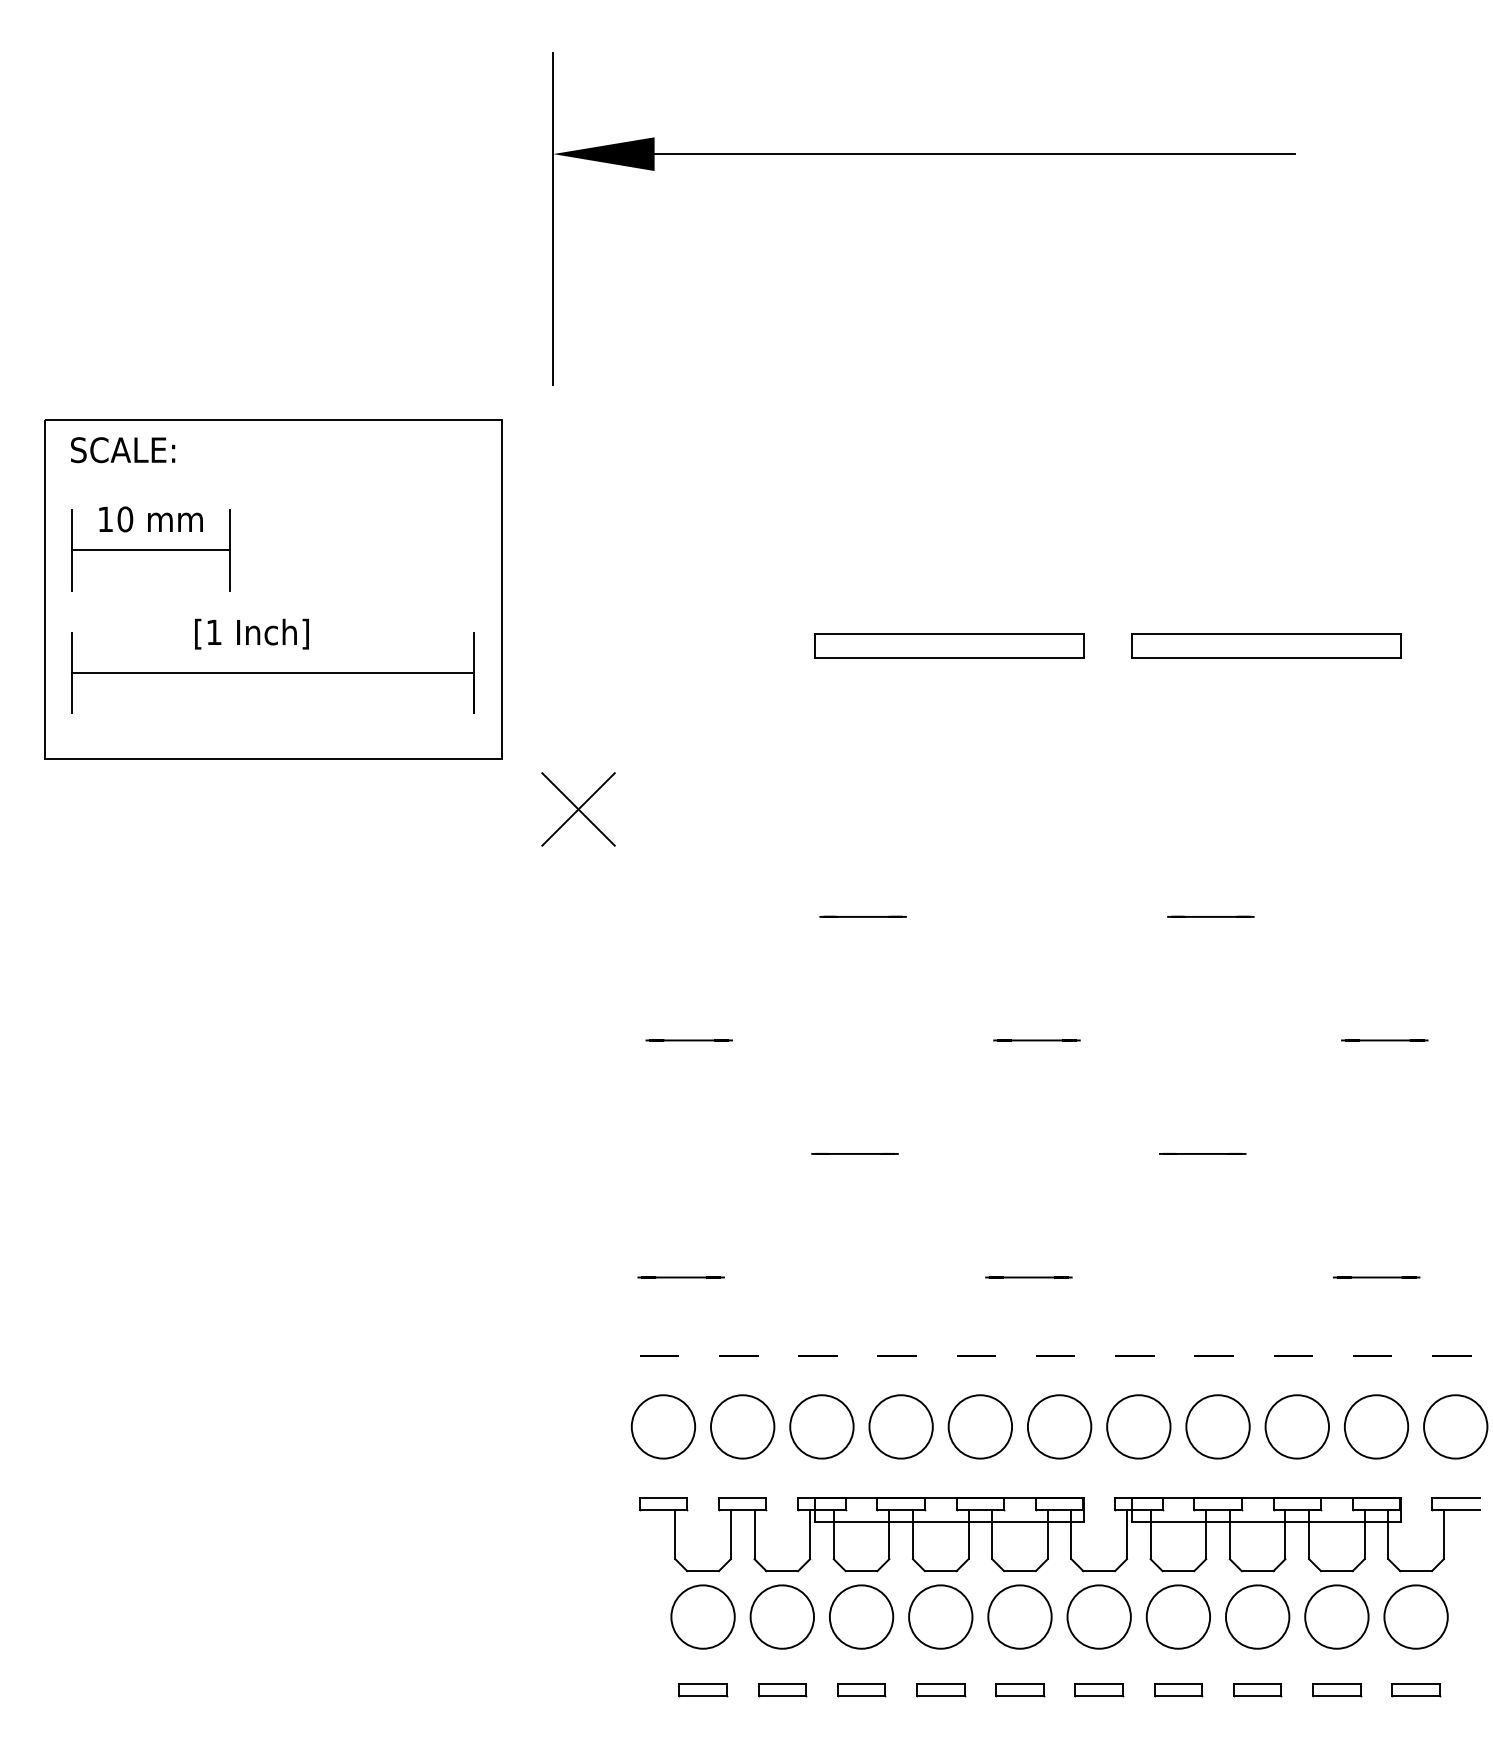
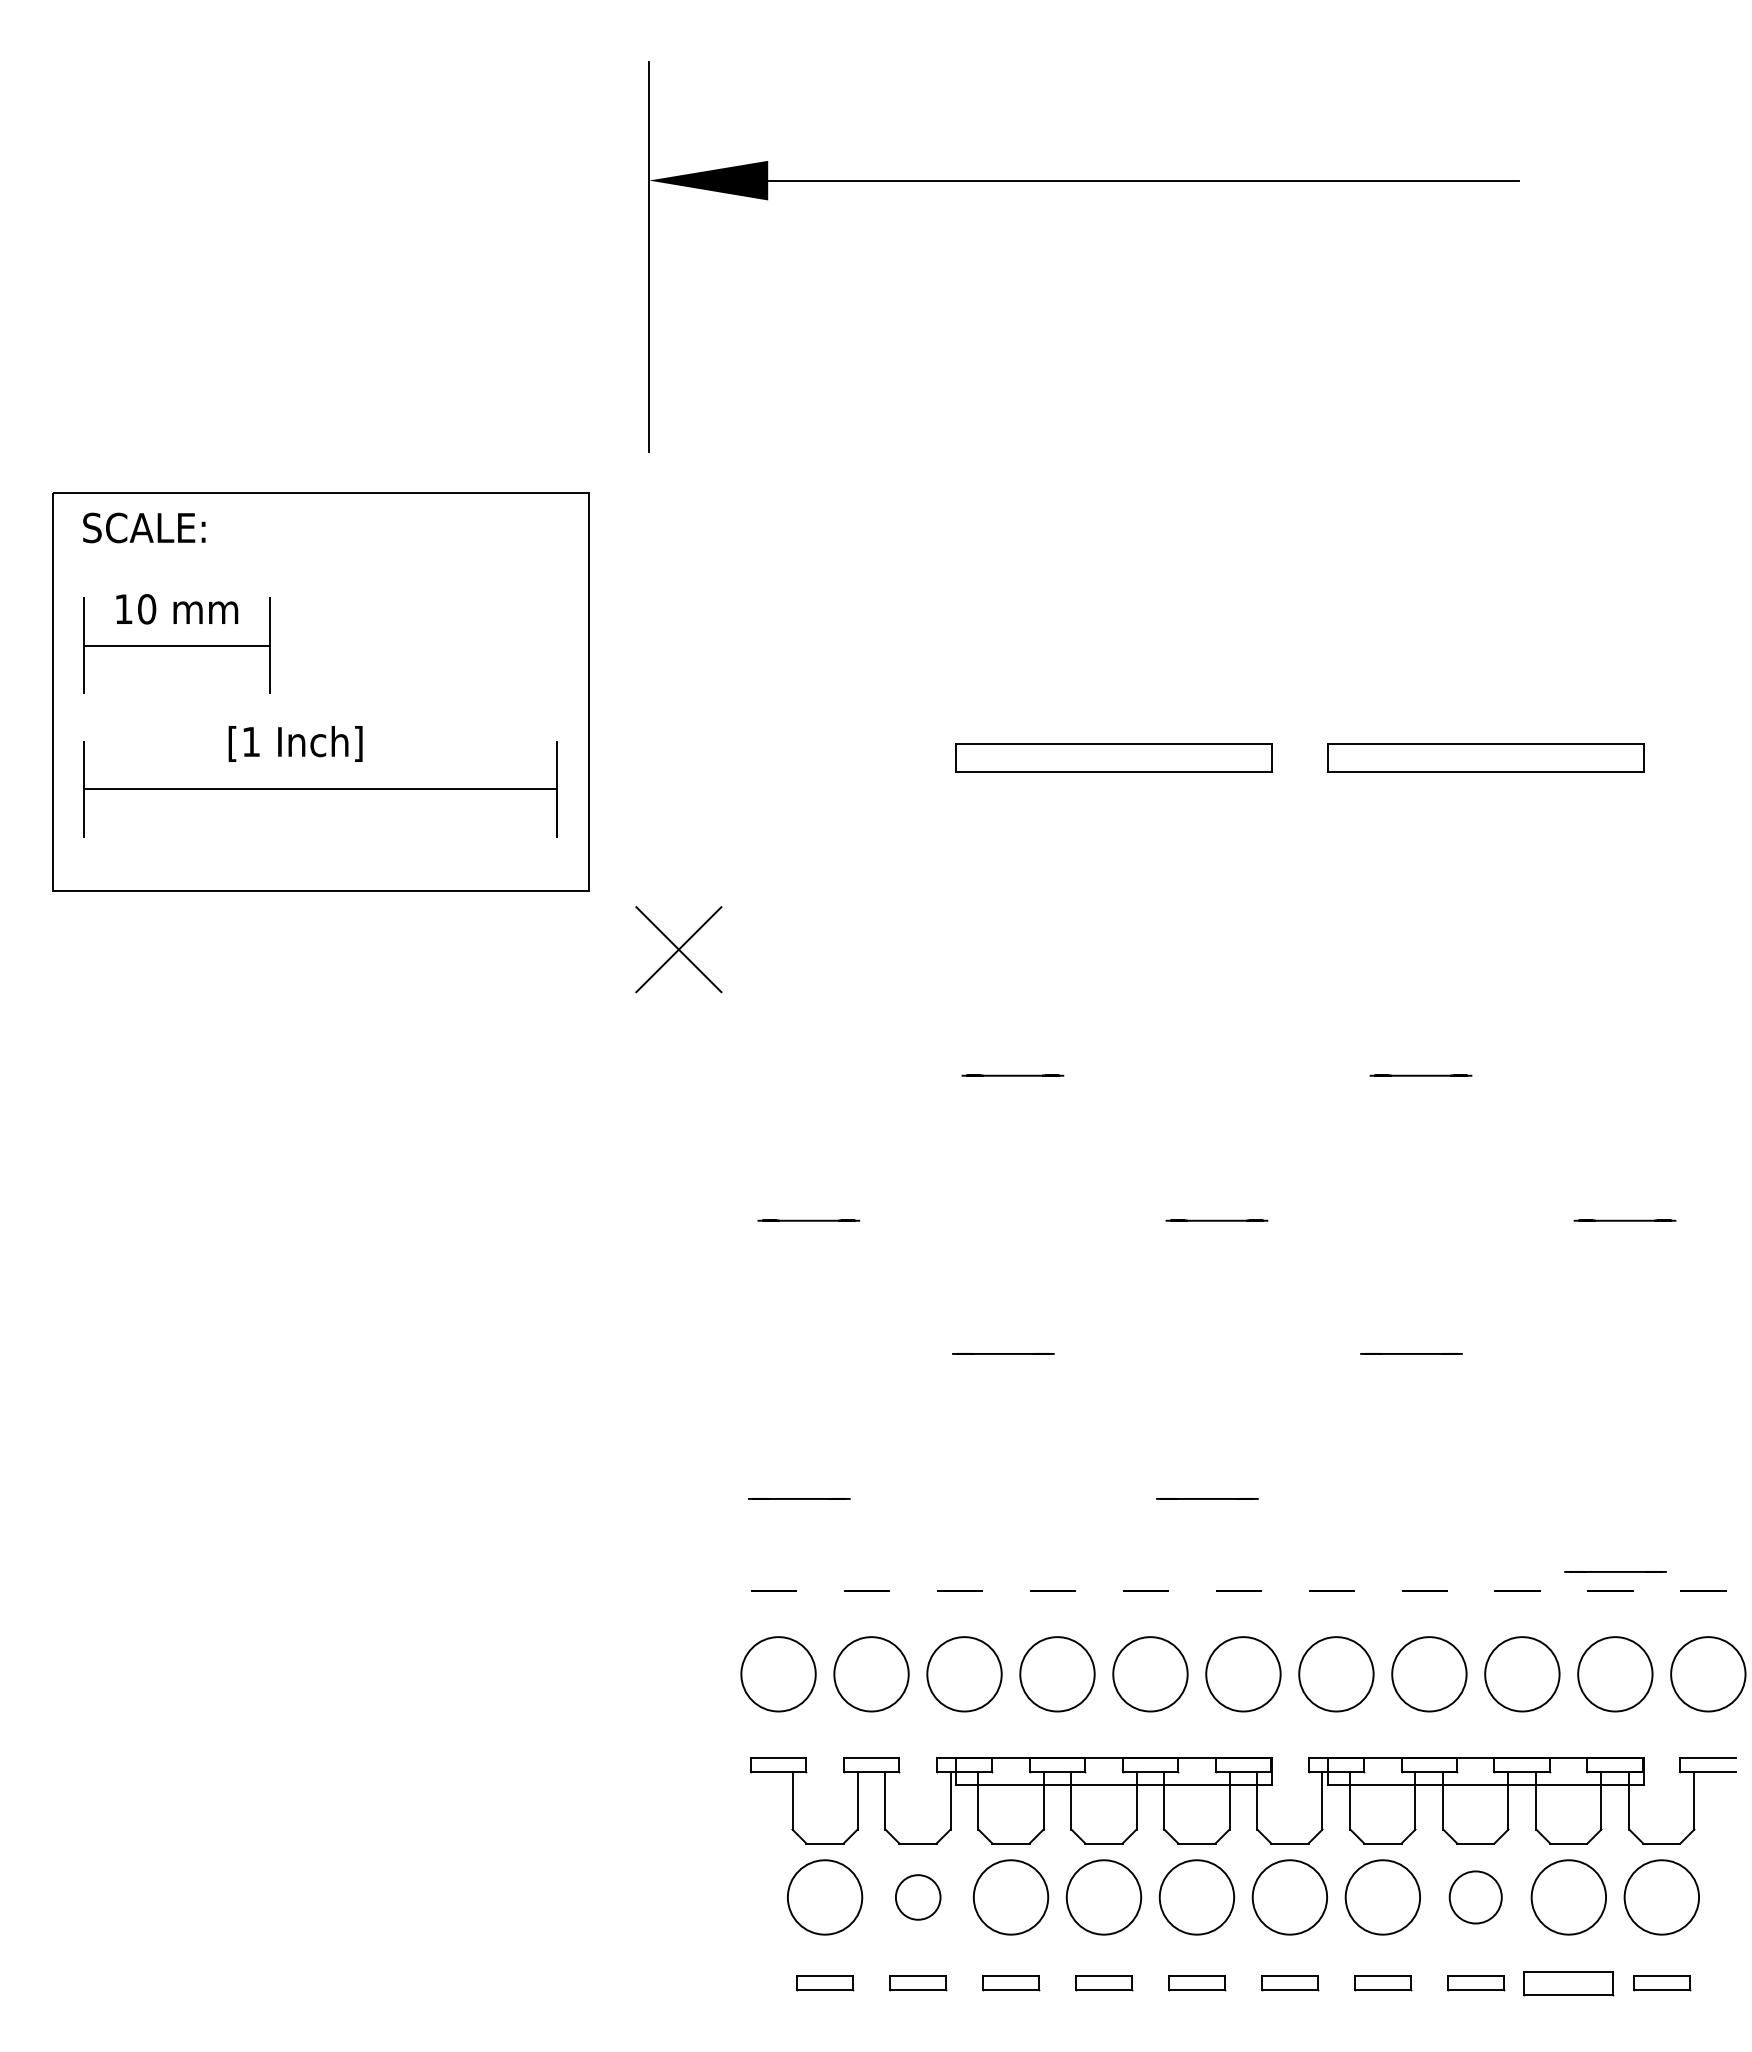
line: (1376, 1277) -> (1615, 1571), moved
circle: (782, 1617) -> (918, 1897), size x0.6
circle: (1257, 1617) -> (1475, 1897), size x0.7
part: (1337, 1690) -> (1569, 1983), size x1.6

